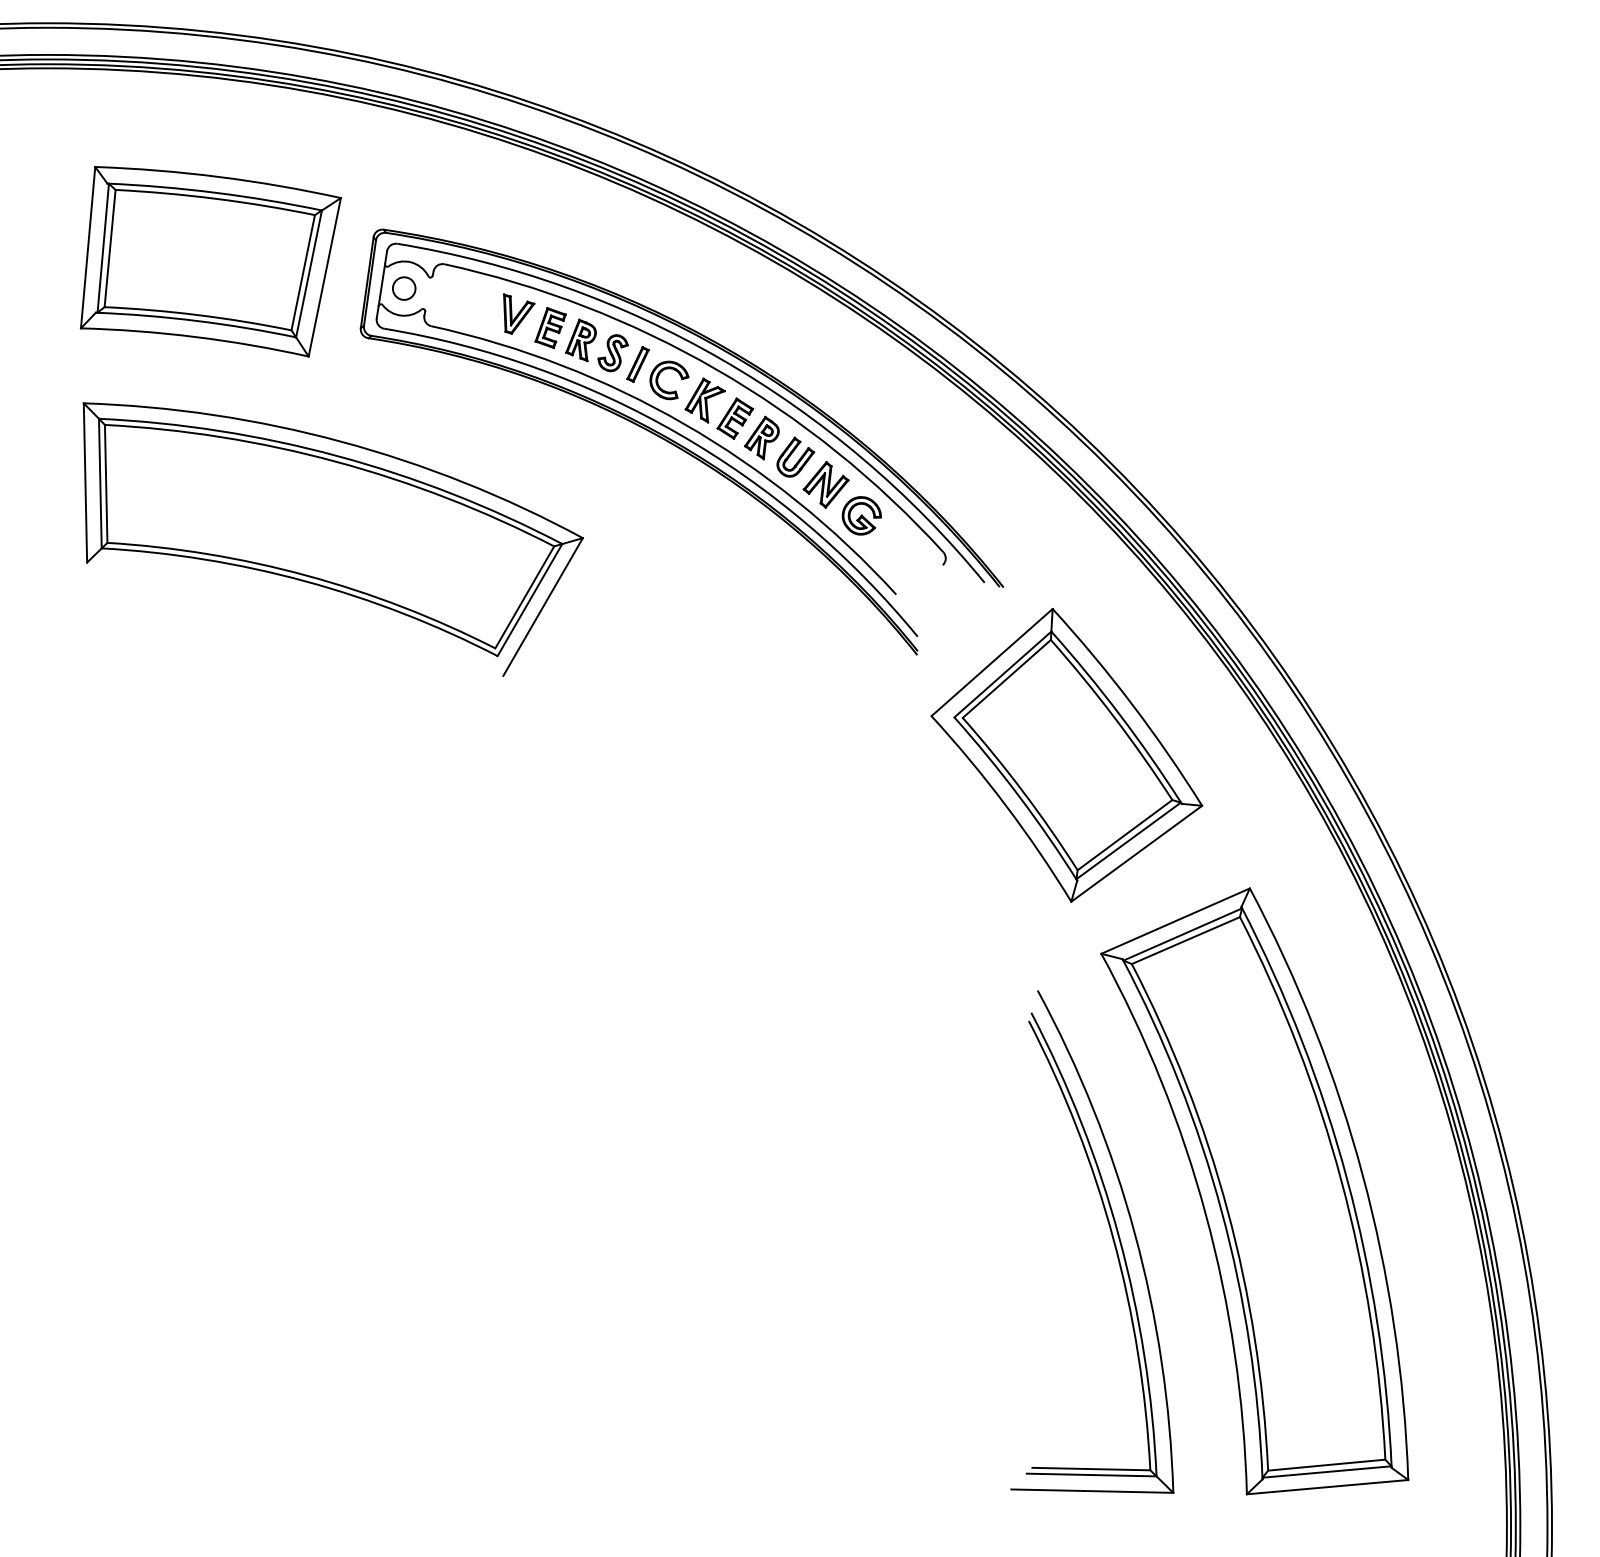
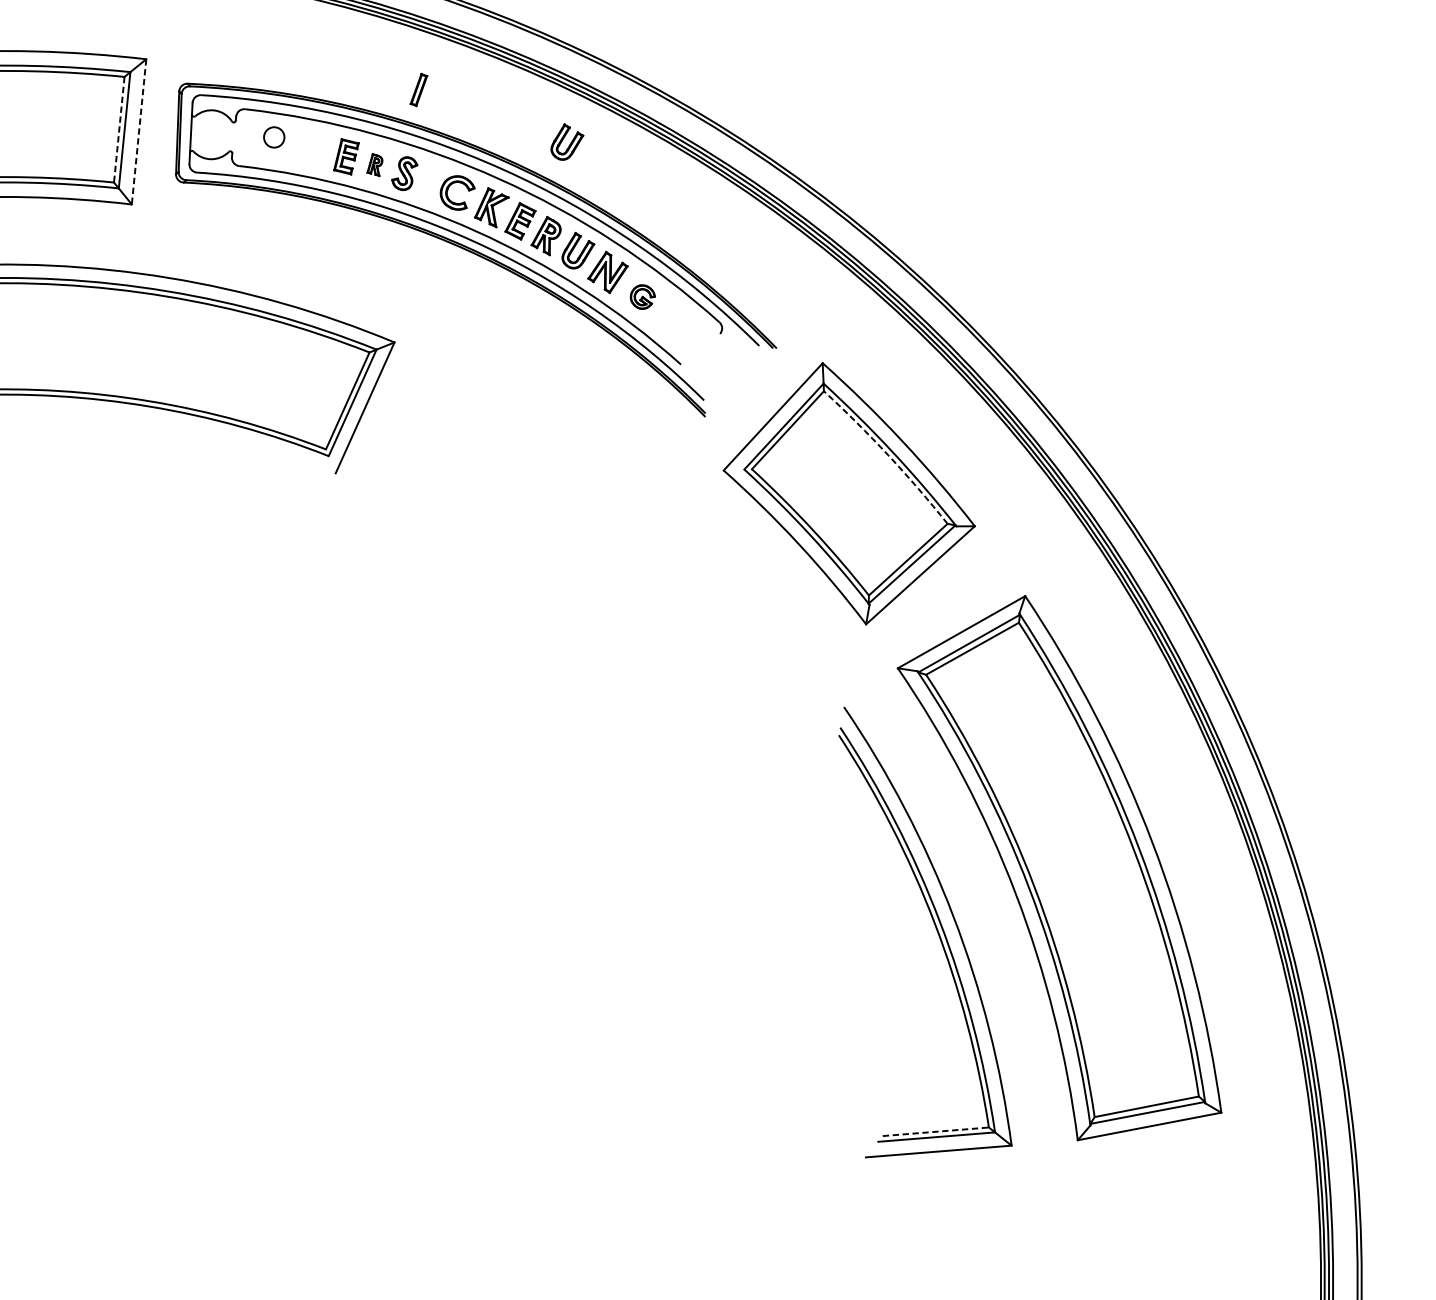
line: (303, 272) -> (119, 129), solid -> dashed
line: (324, 277) -> (138, 132), solid -> dashed
circle: (404, 288) -> (274, 137), moved
part: (519, 313) -> (317, 146), removed
part: (795, 335) -> (566, 141), added
part: (580, 340) -> (374, 165), size x0.6
part: (637, 364) -> (418, 90), moved
part: (861, 515) -> (642, 296), size x0.7
arc: (1114, 717) -> (888, 455), solid -> dashed
line: (1091, 1469) -> (936, 1132), solid -> dashed

